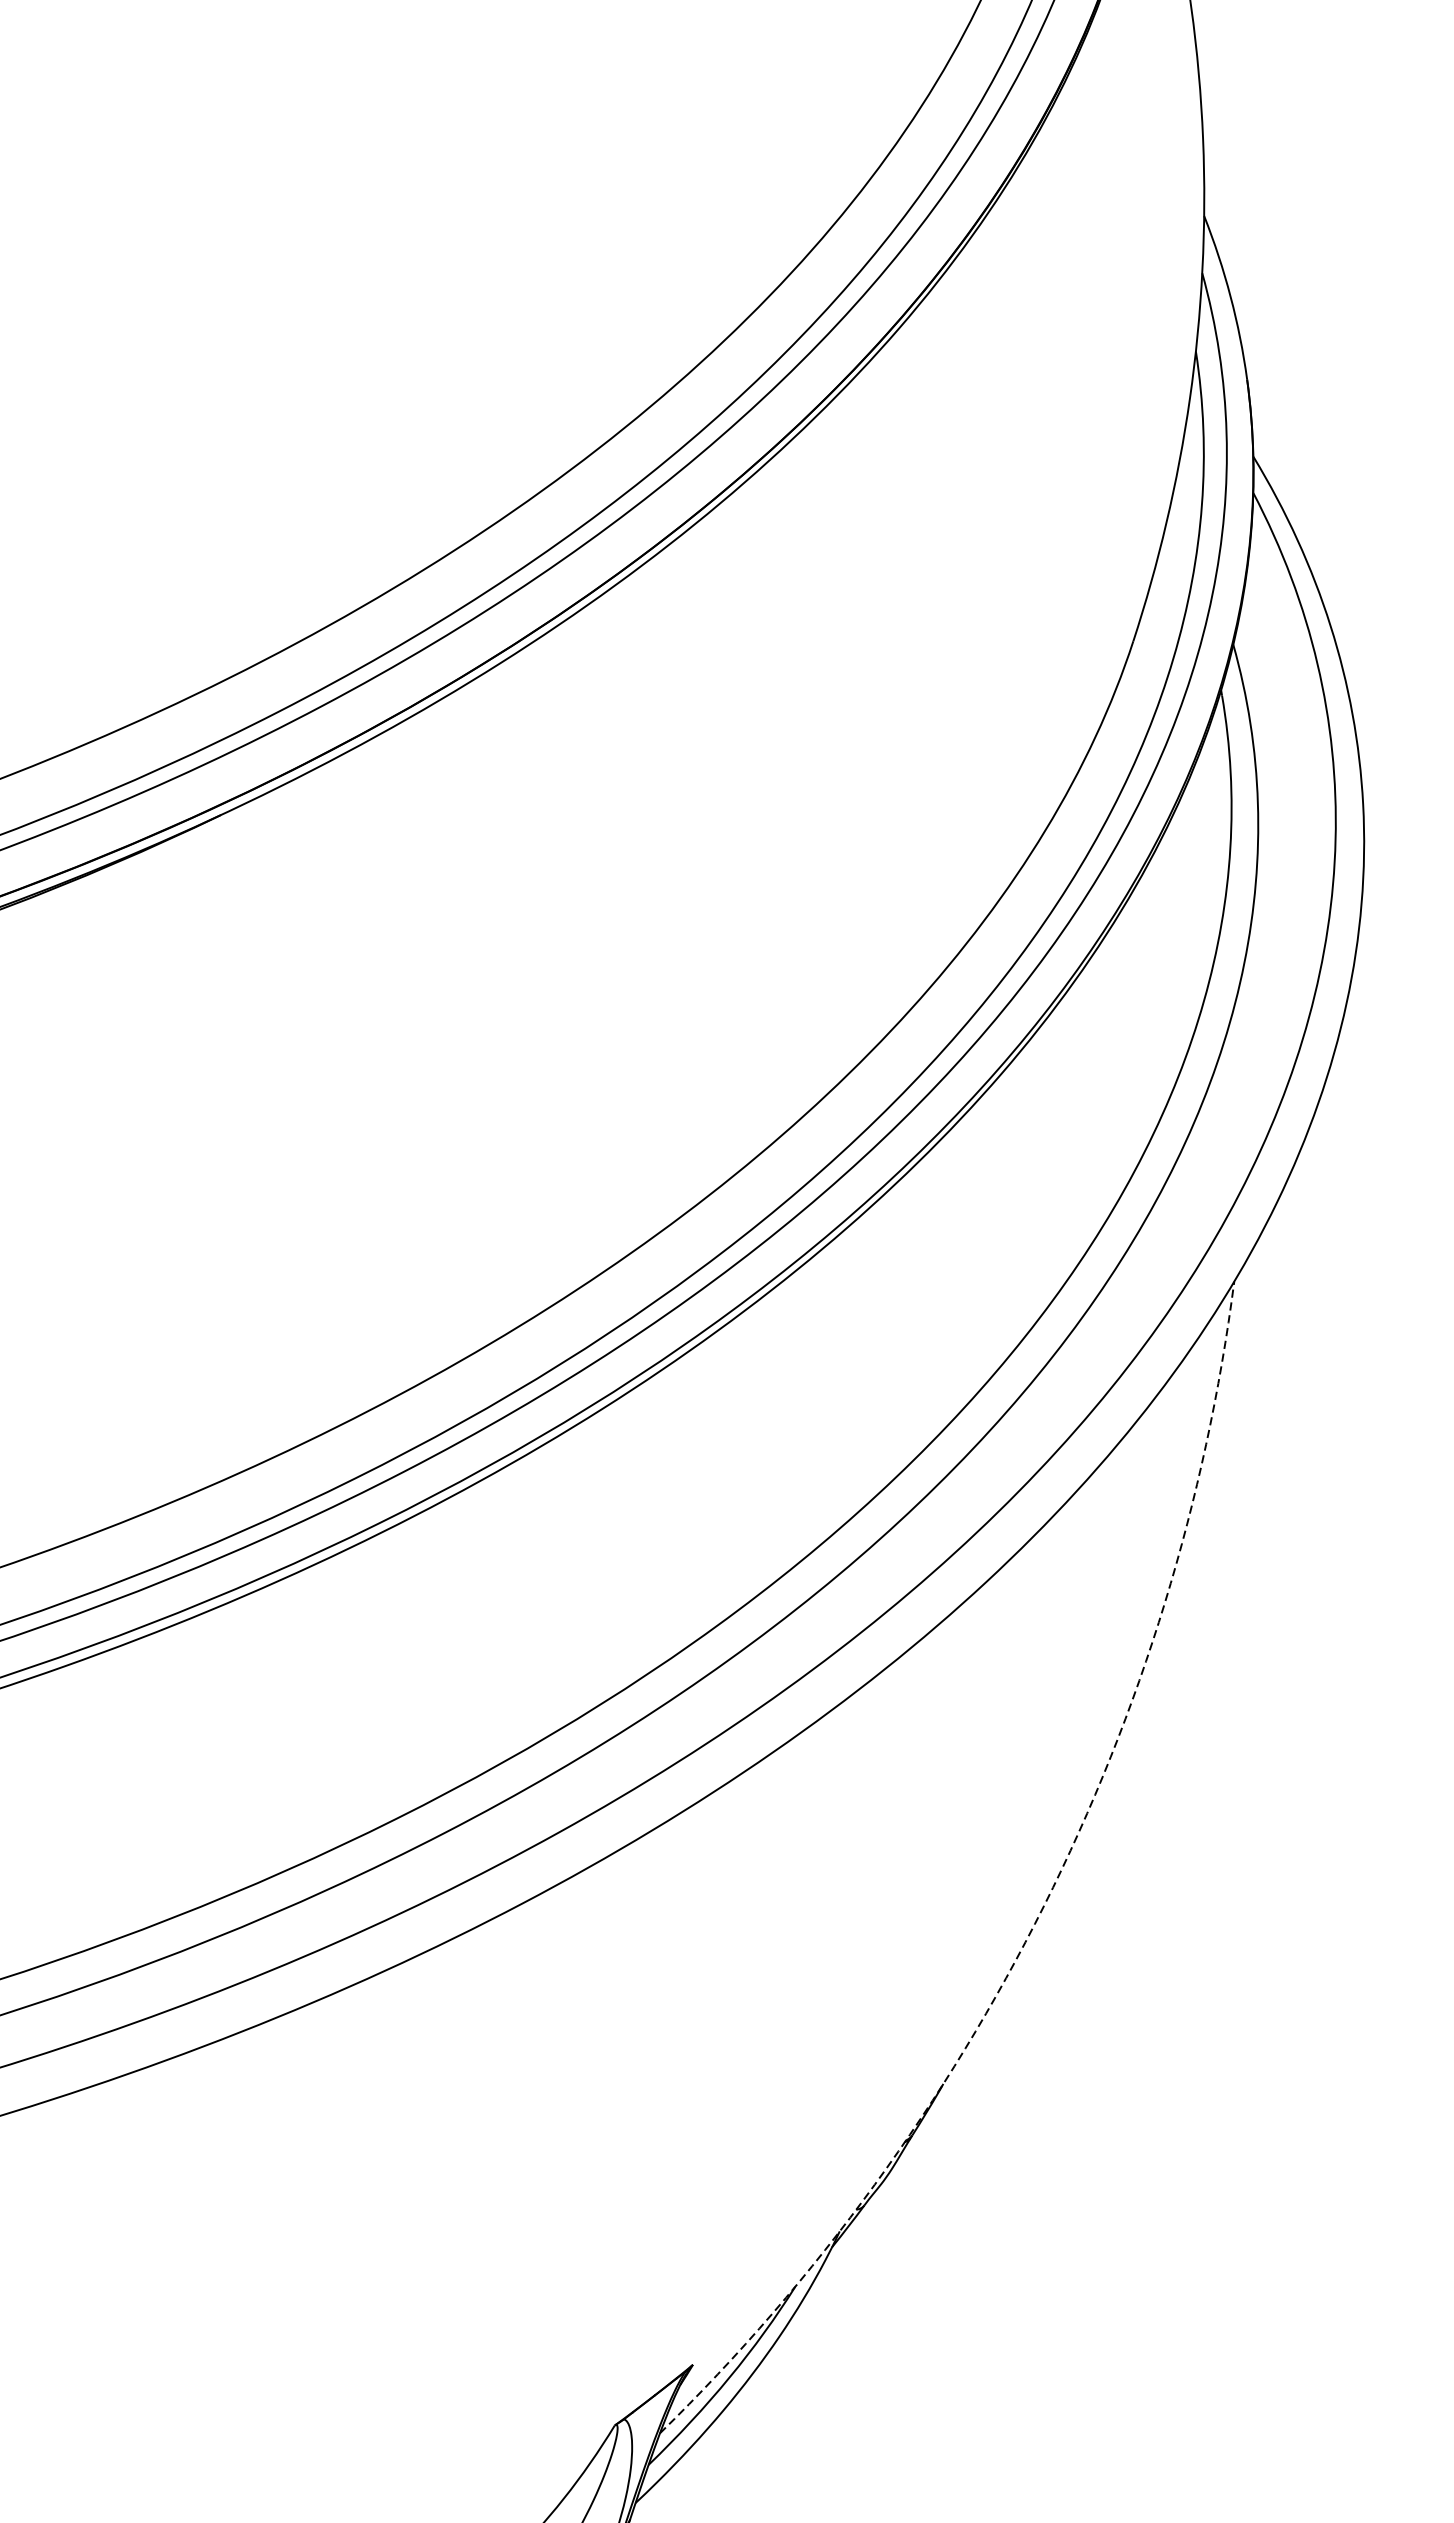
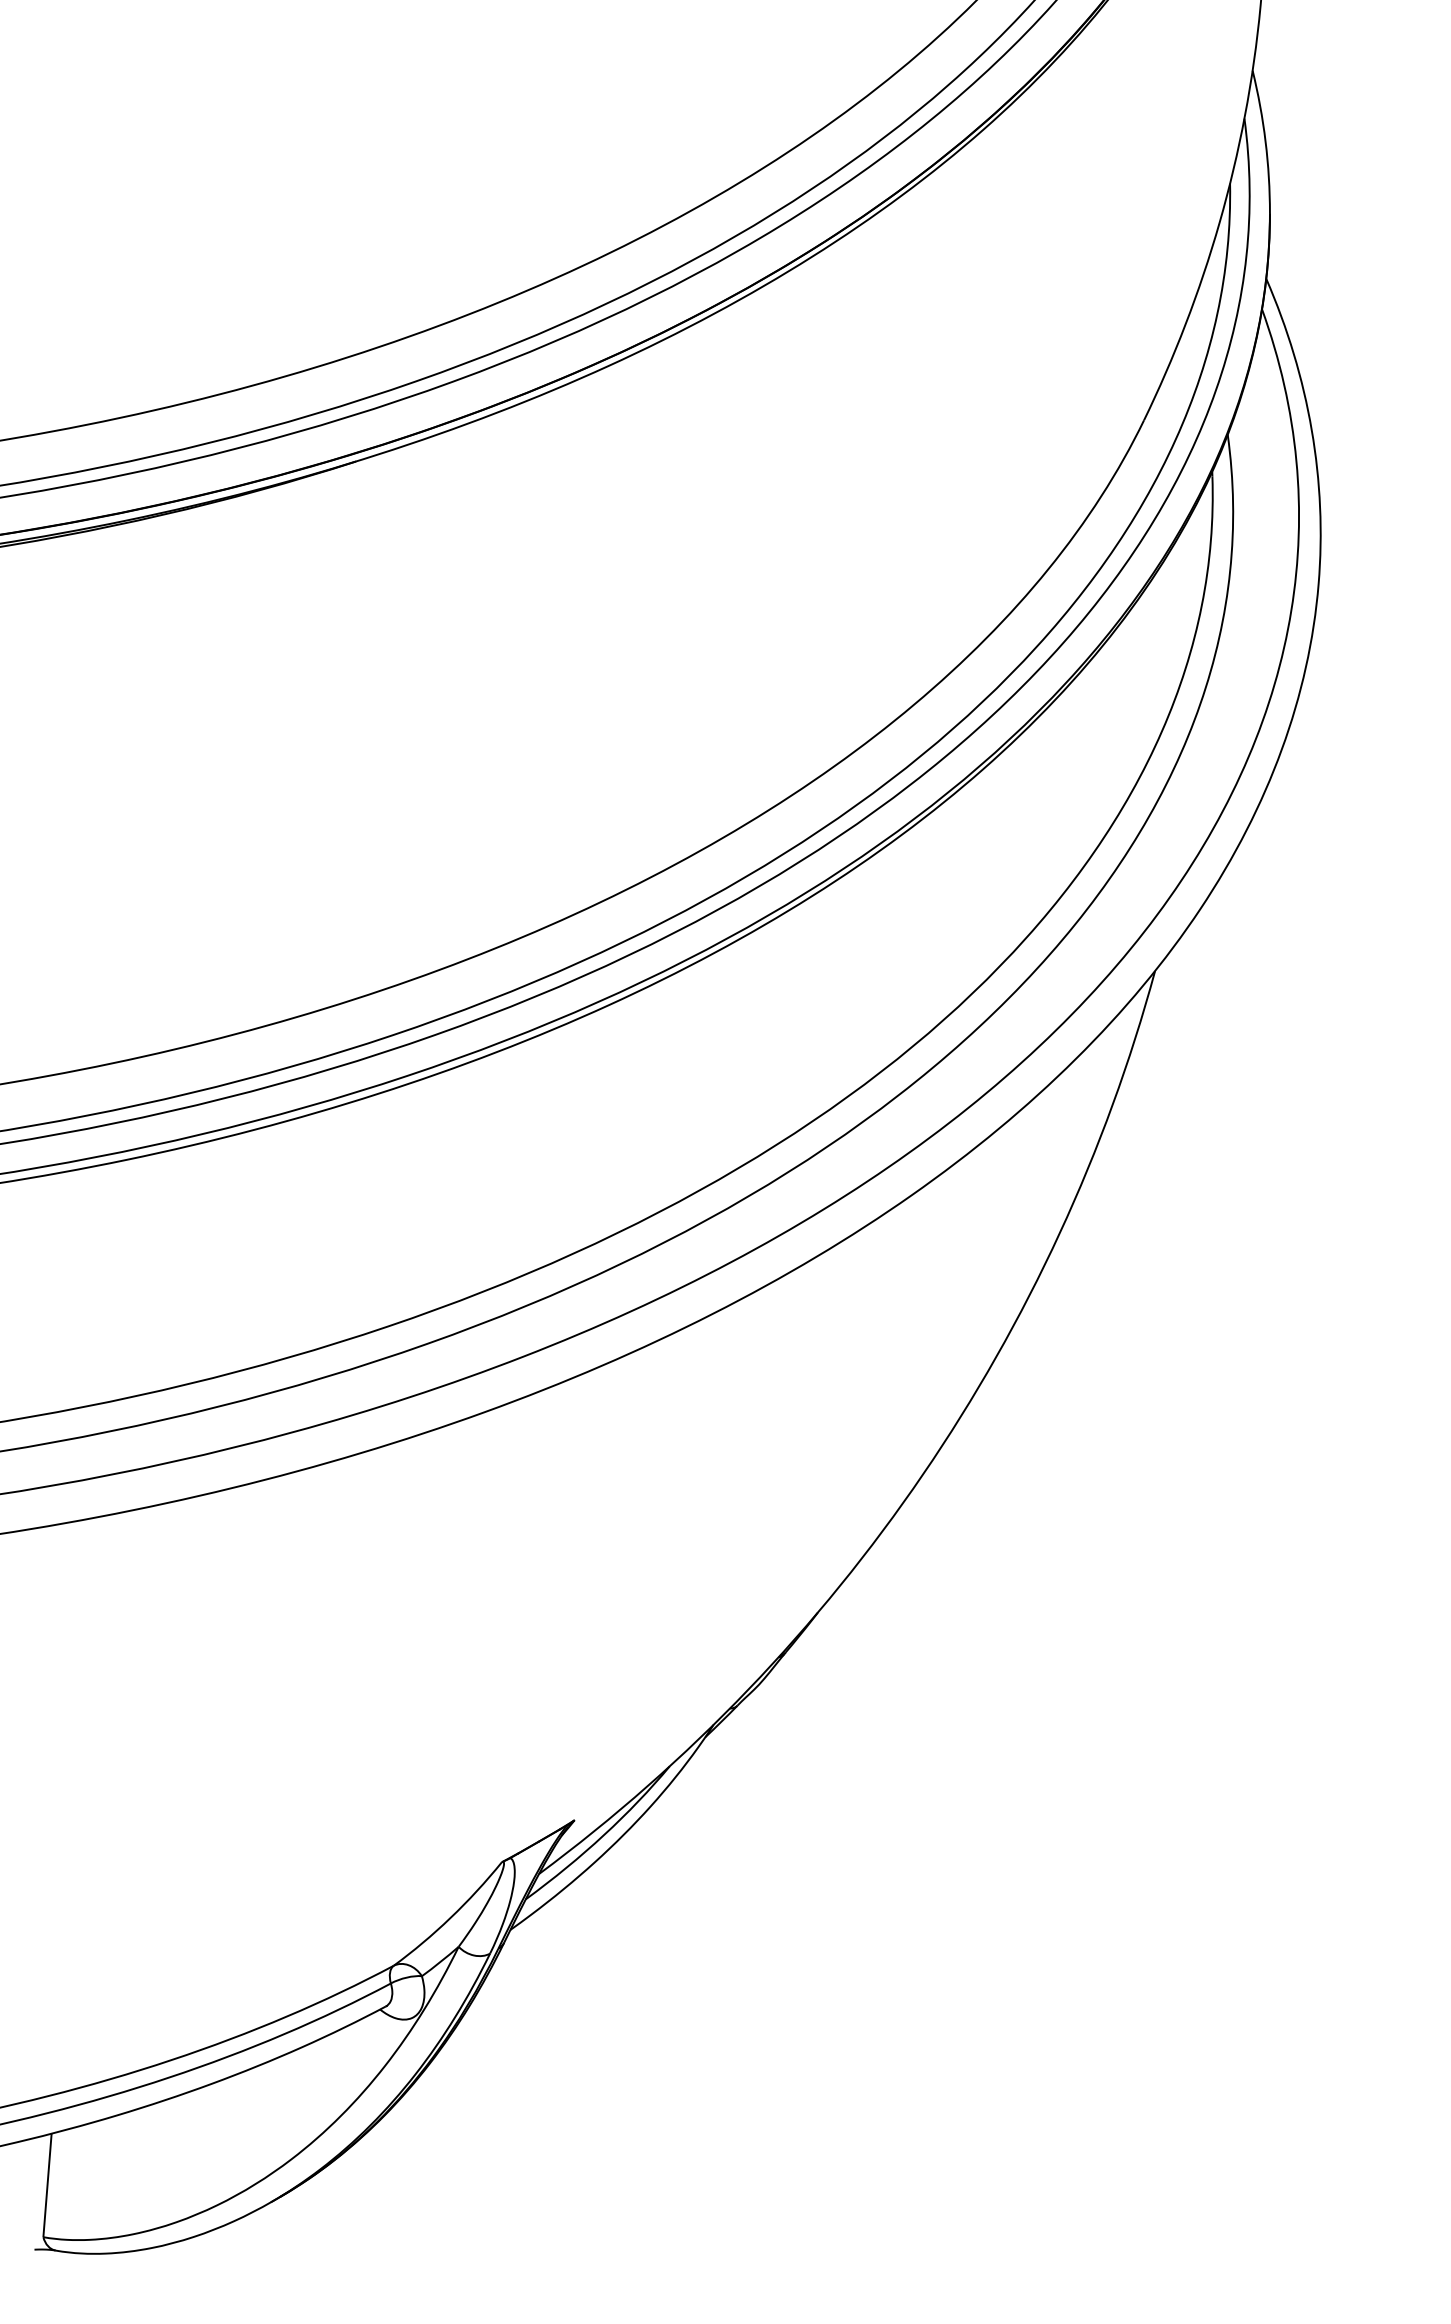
arc: (1044, 1905) -> (923, 1474), dashed -> solid

